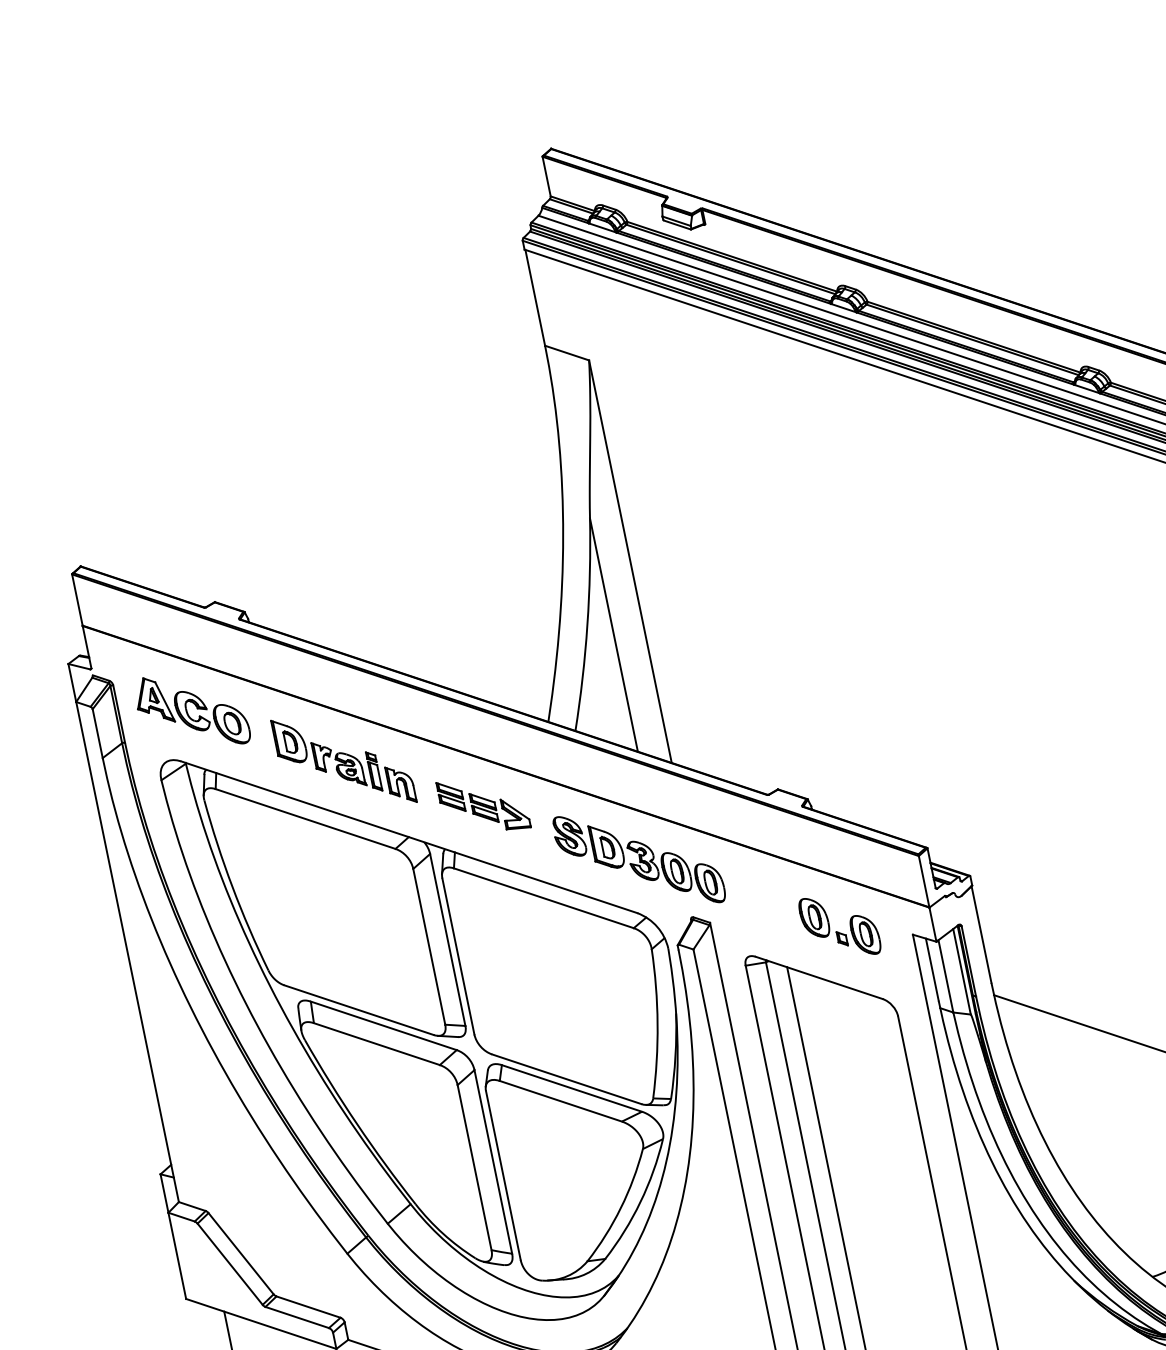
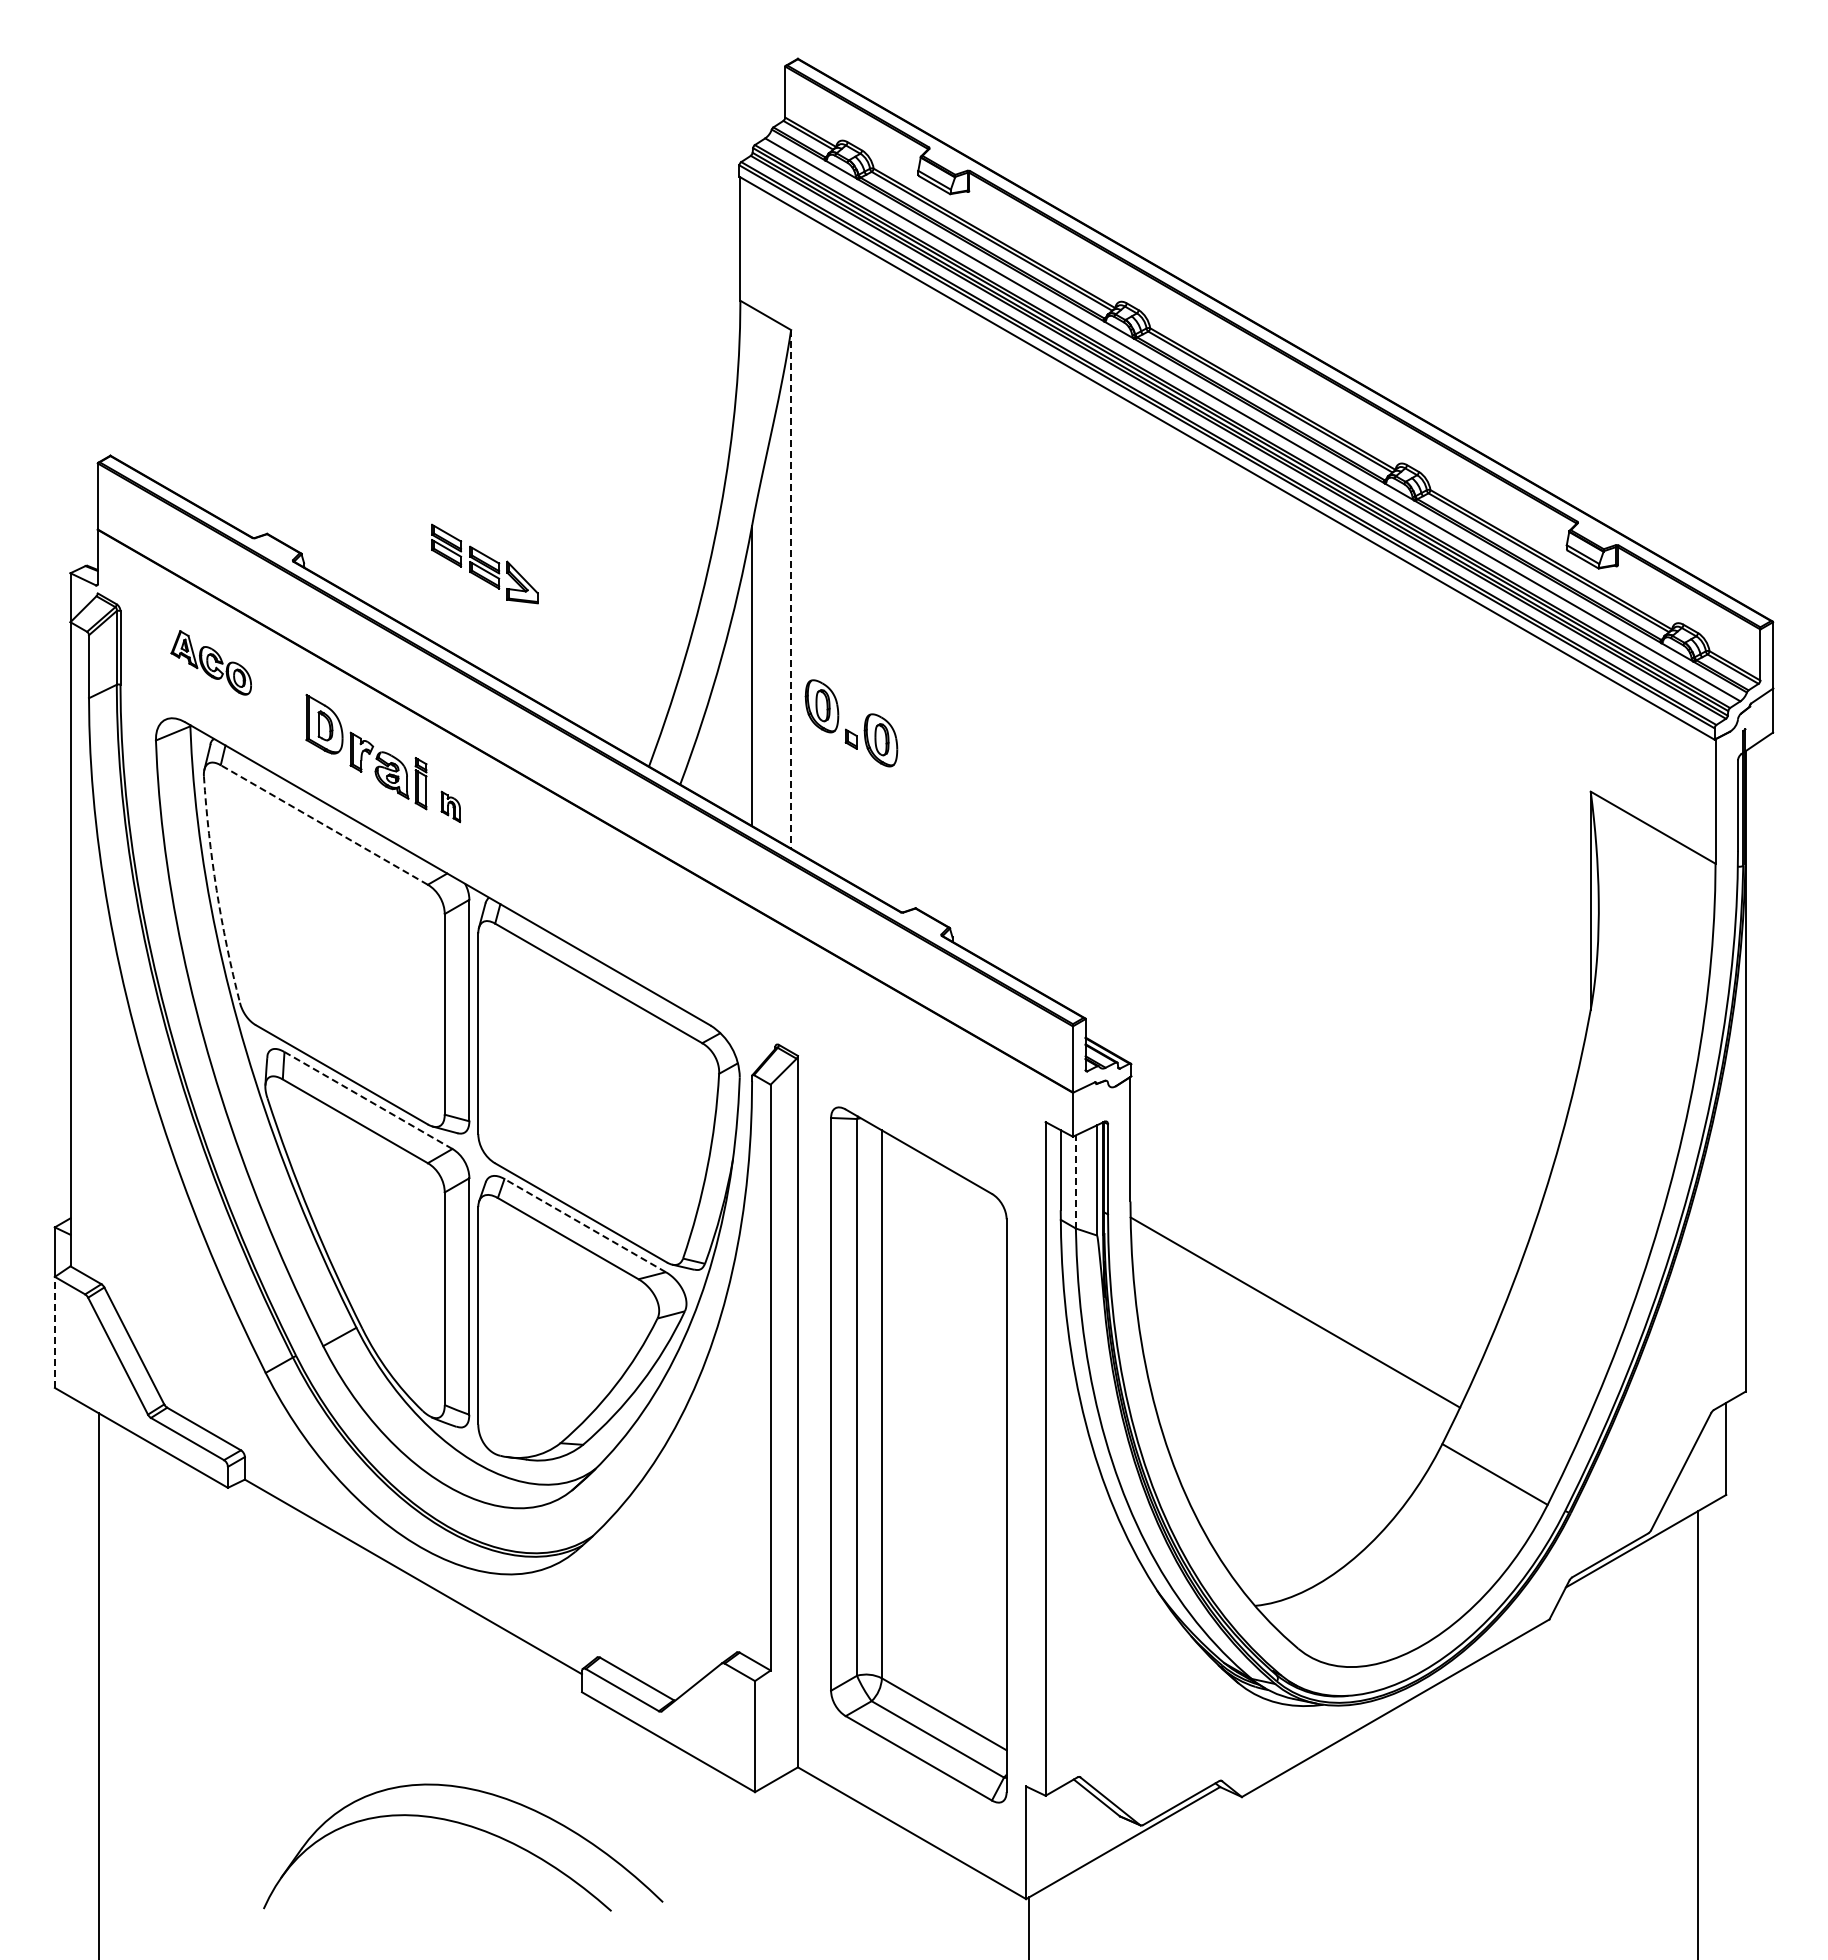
line: (630, 561) -> (791, 589), solid -> dashed
part: (192, 710) -> (211, 662), size x0.6
part: (400, 784) -> (450, 806), size x0.6
part: (483, 804) -> (484, 563), moved
line: (305, 819) -> (324, 825), solid -> dashed
part: (639, 859) -> (726, 959), removed
arc: (232, 887) -> (216, 890), solid -> dashed
part: (837, 931) -> (847, 729), moved
line: (945, 976) -> (1075, 1181), solid -> dashed
line: (383, 1025) -> (368, 1100), solid -> dashed
line: (571, 1088) -> (584, 1225), solid -> dashed
line: (177, 1255) -> (54, 1332), solid -> dashed

